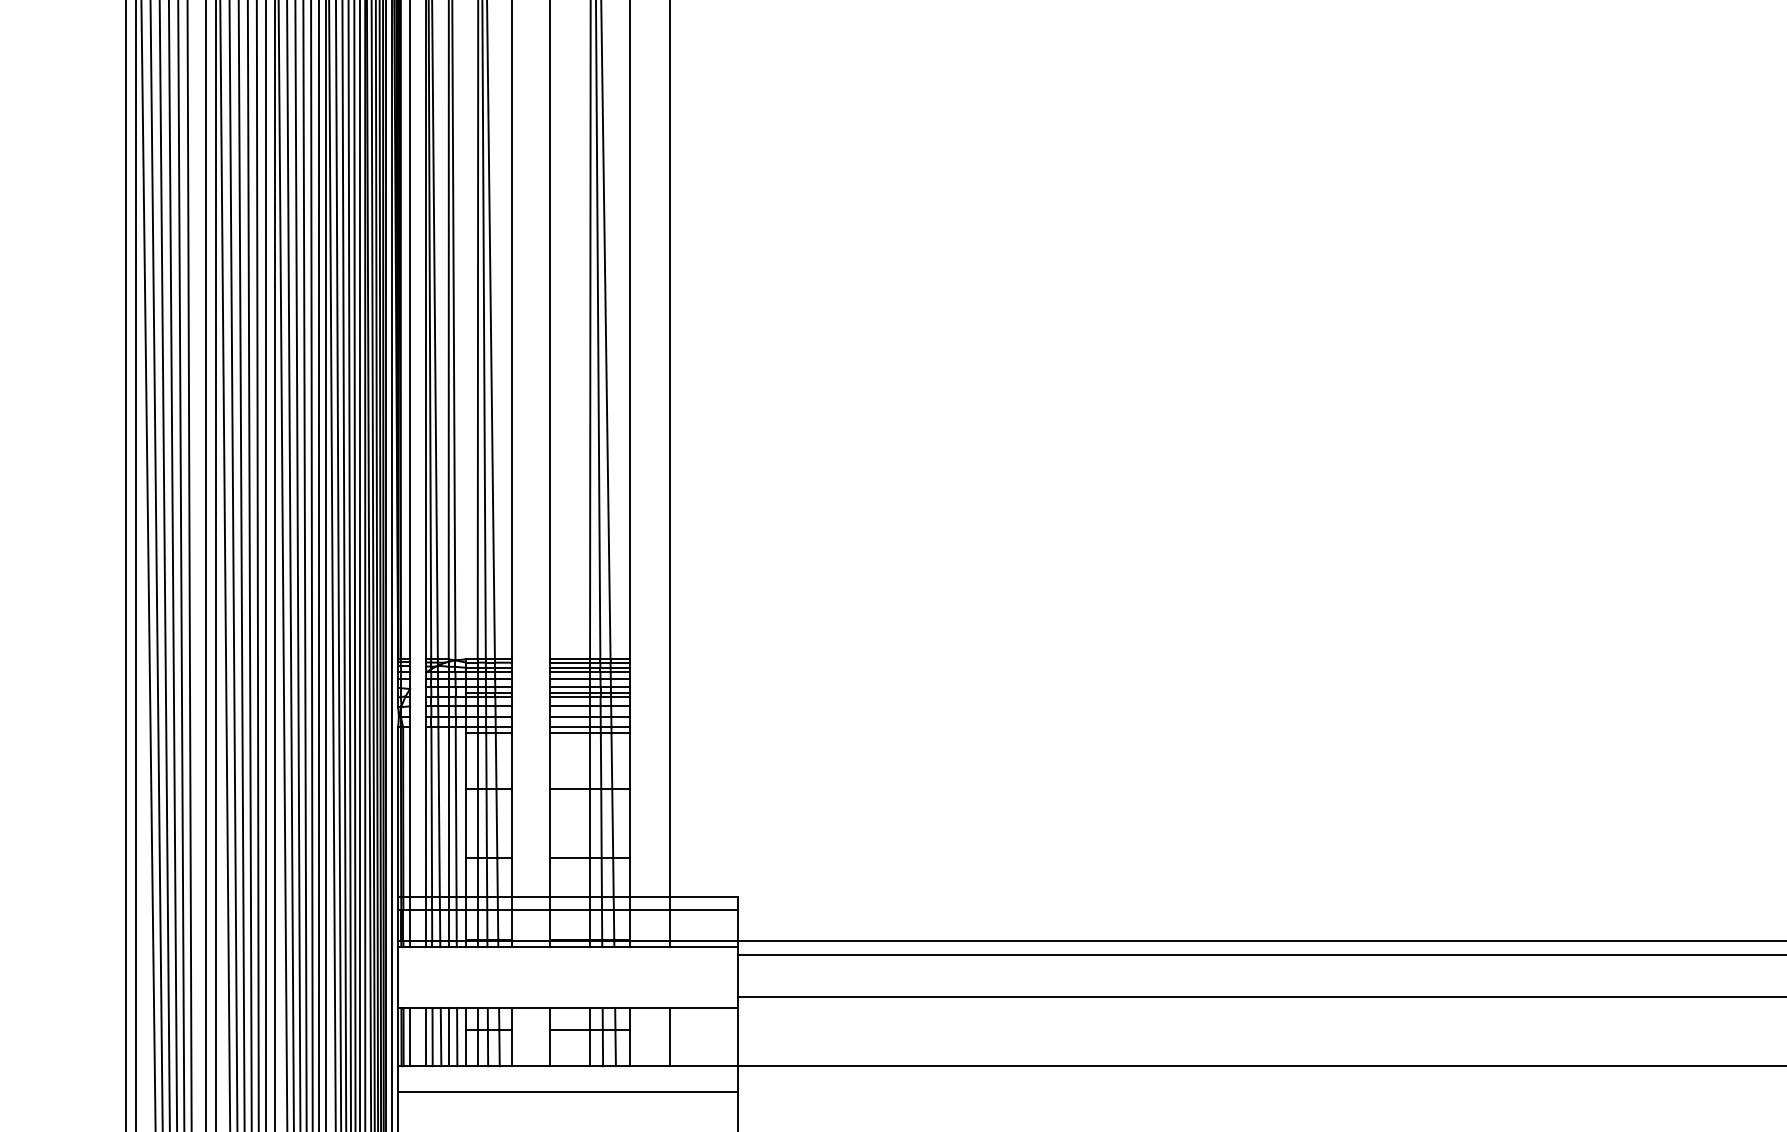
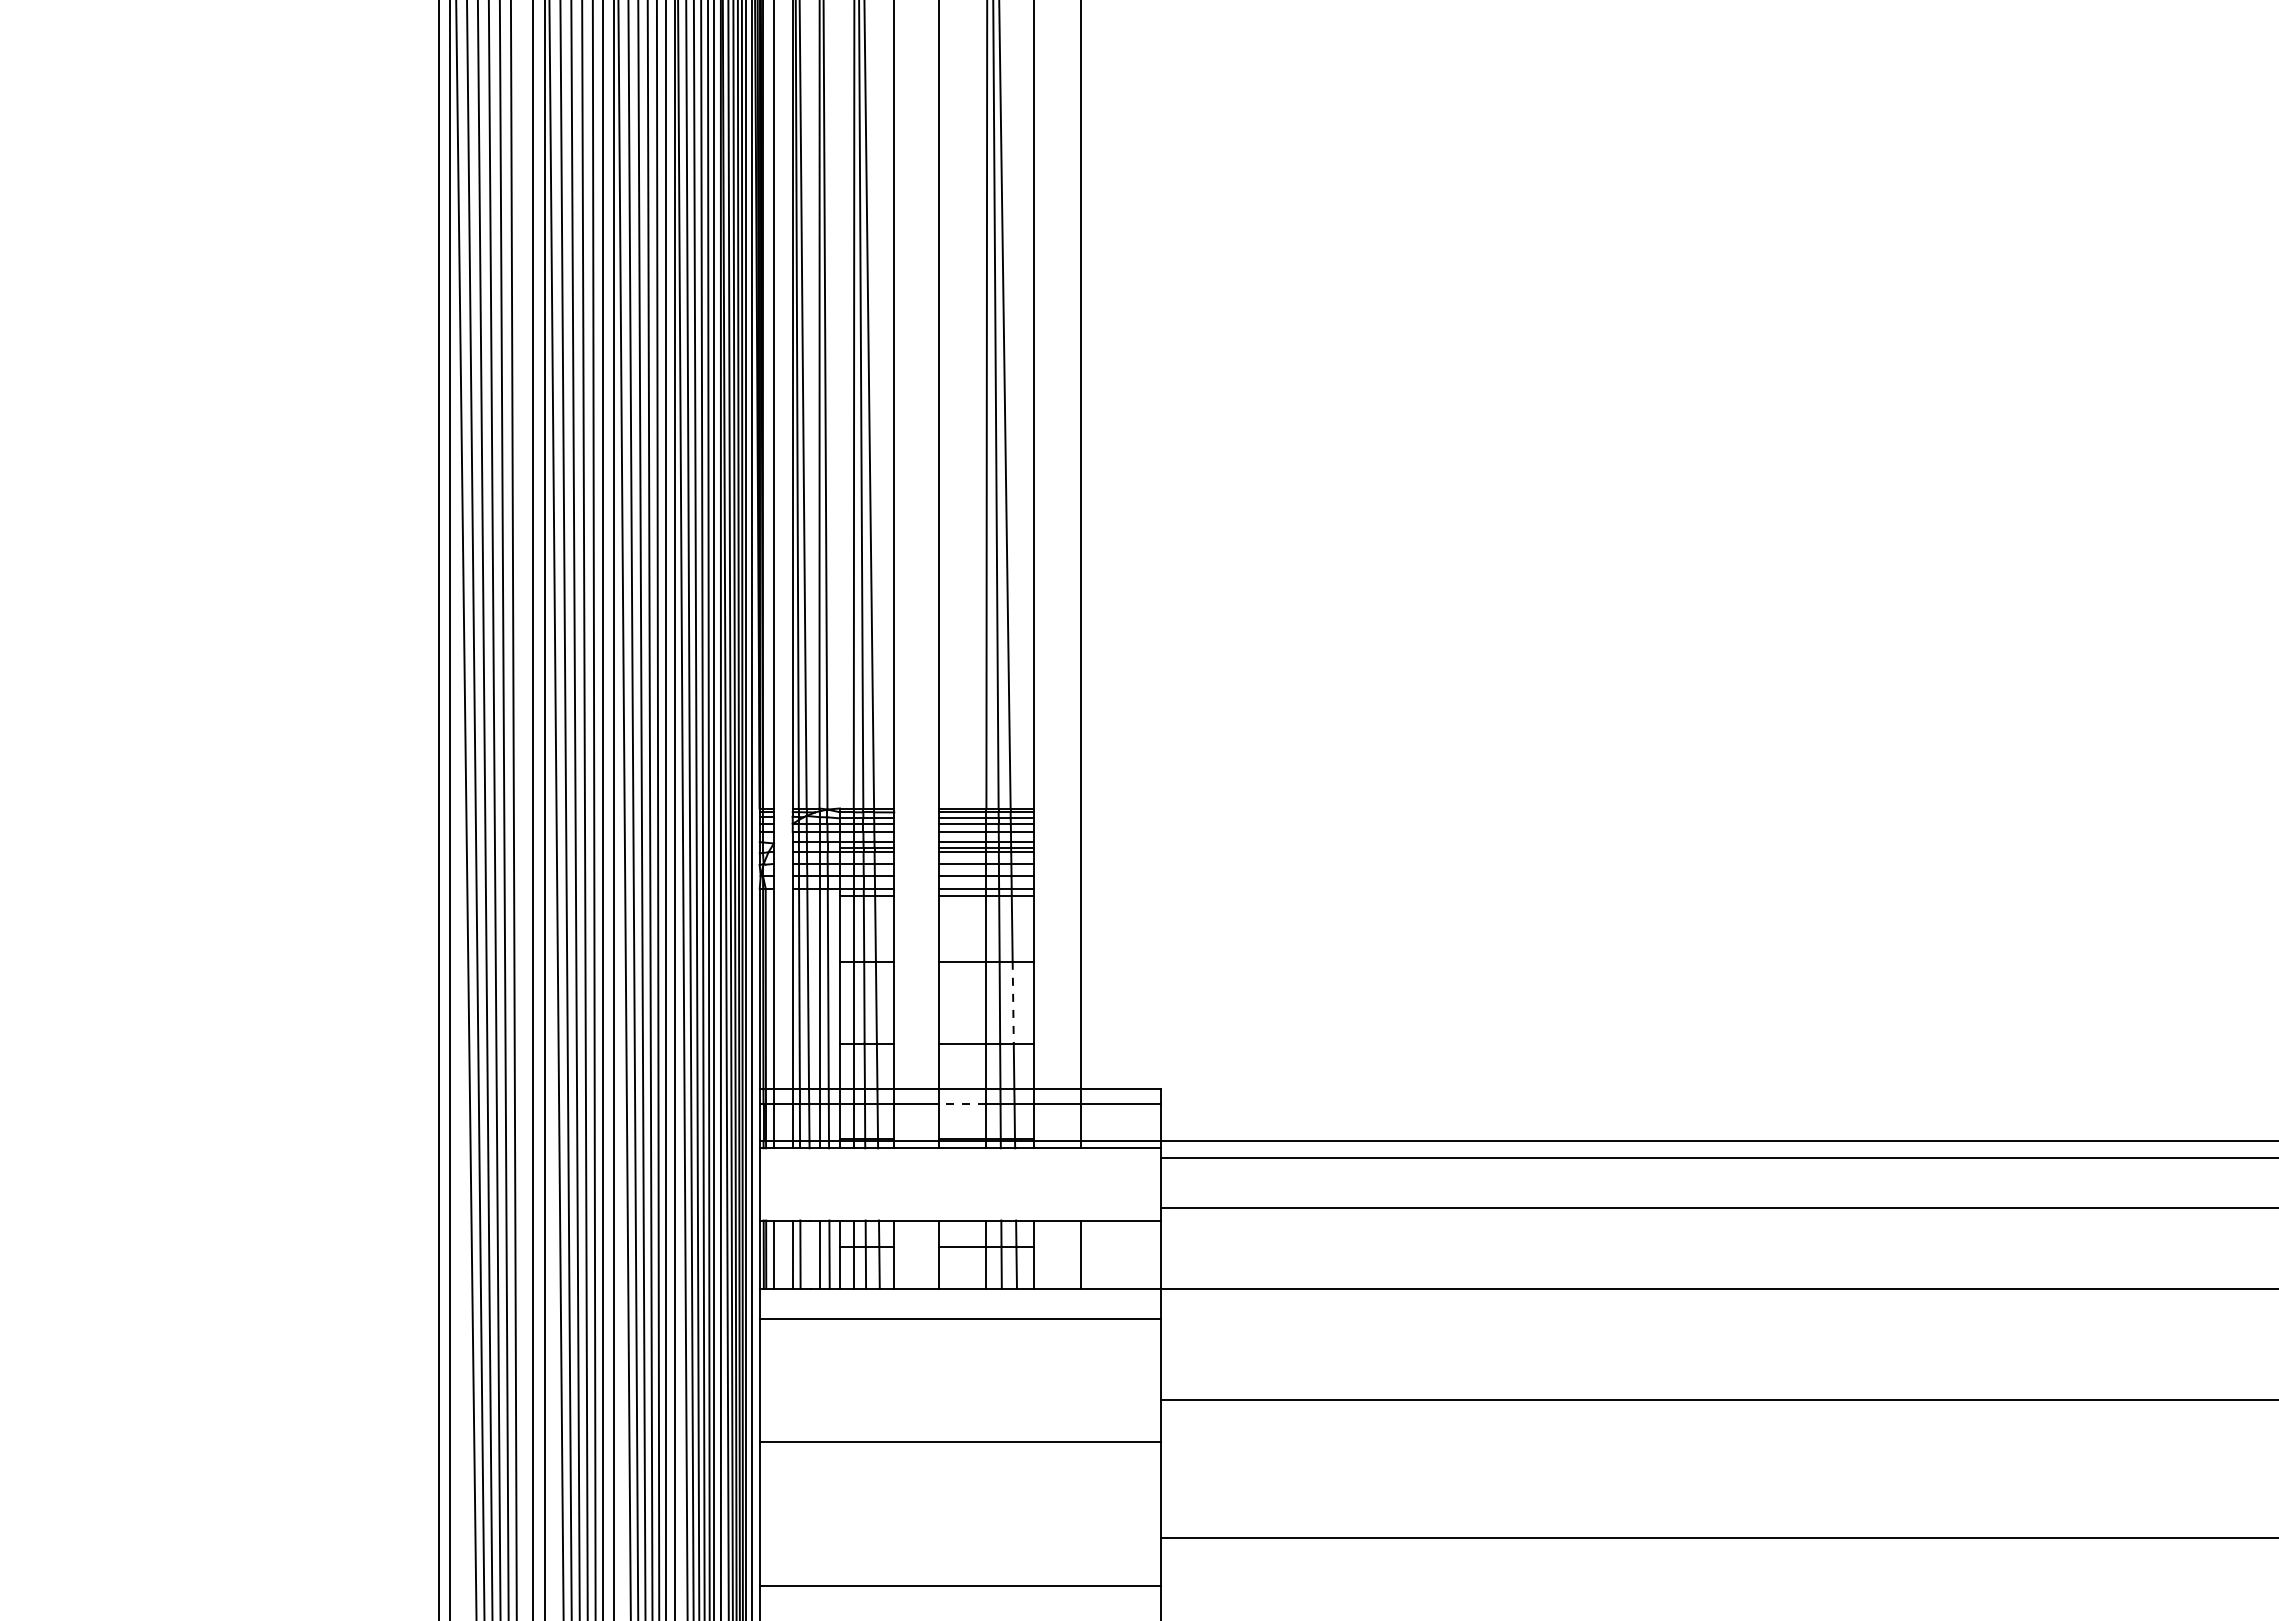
line: (612, 823) -> (1013, 1002), solid -> dashed
line: (569, 910) -> (962, 1104), solid -> dashed
line: (441, 1037) -> (810, 1254), removed

